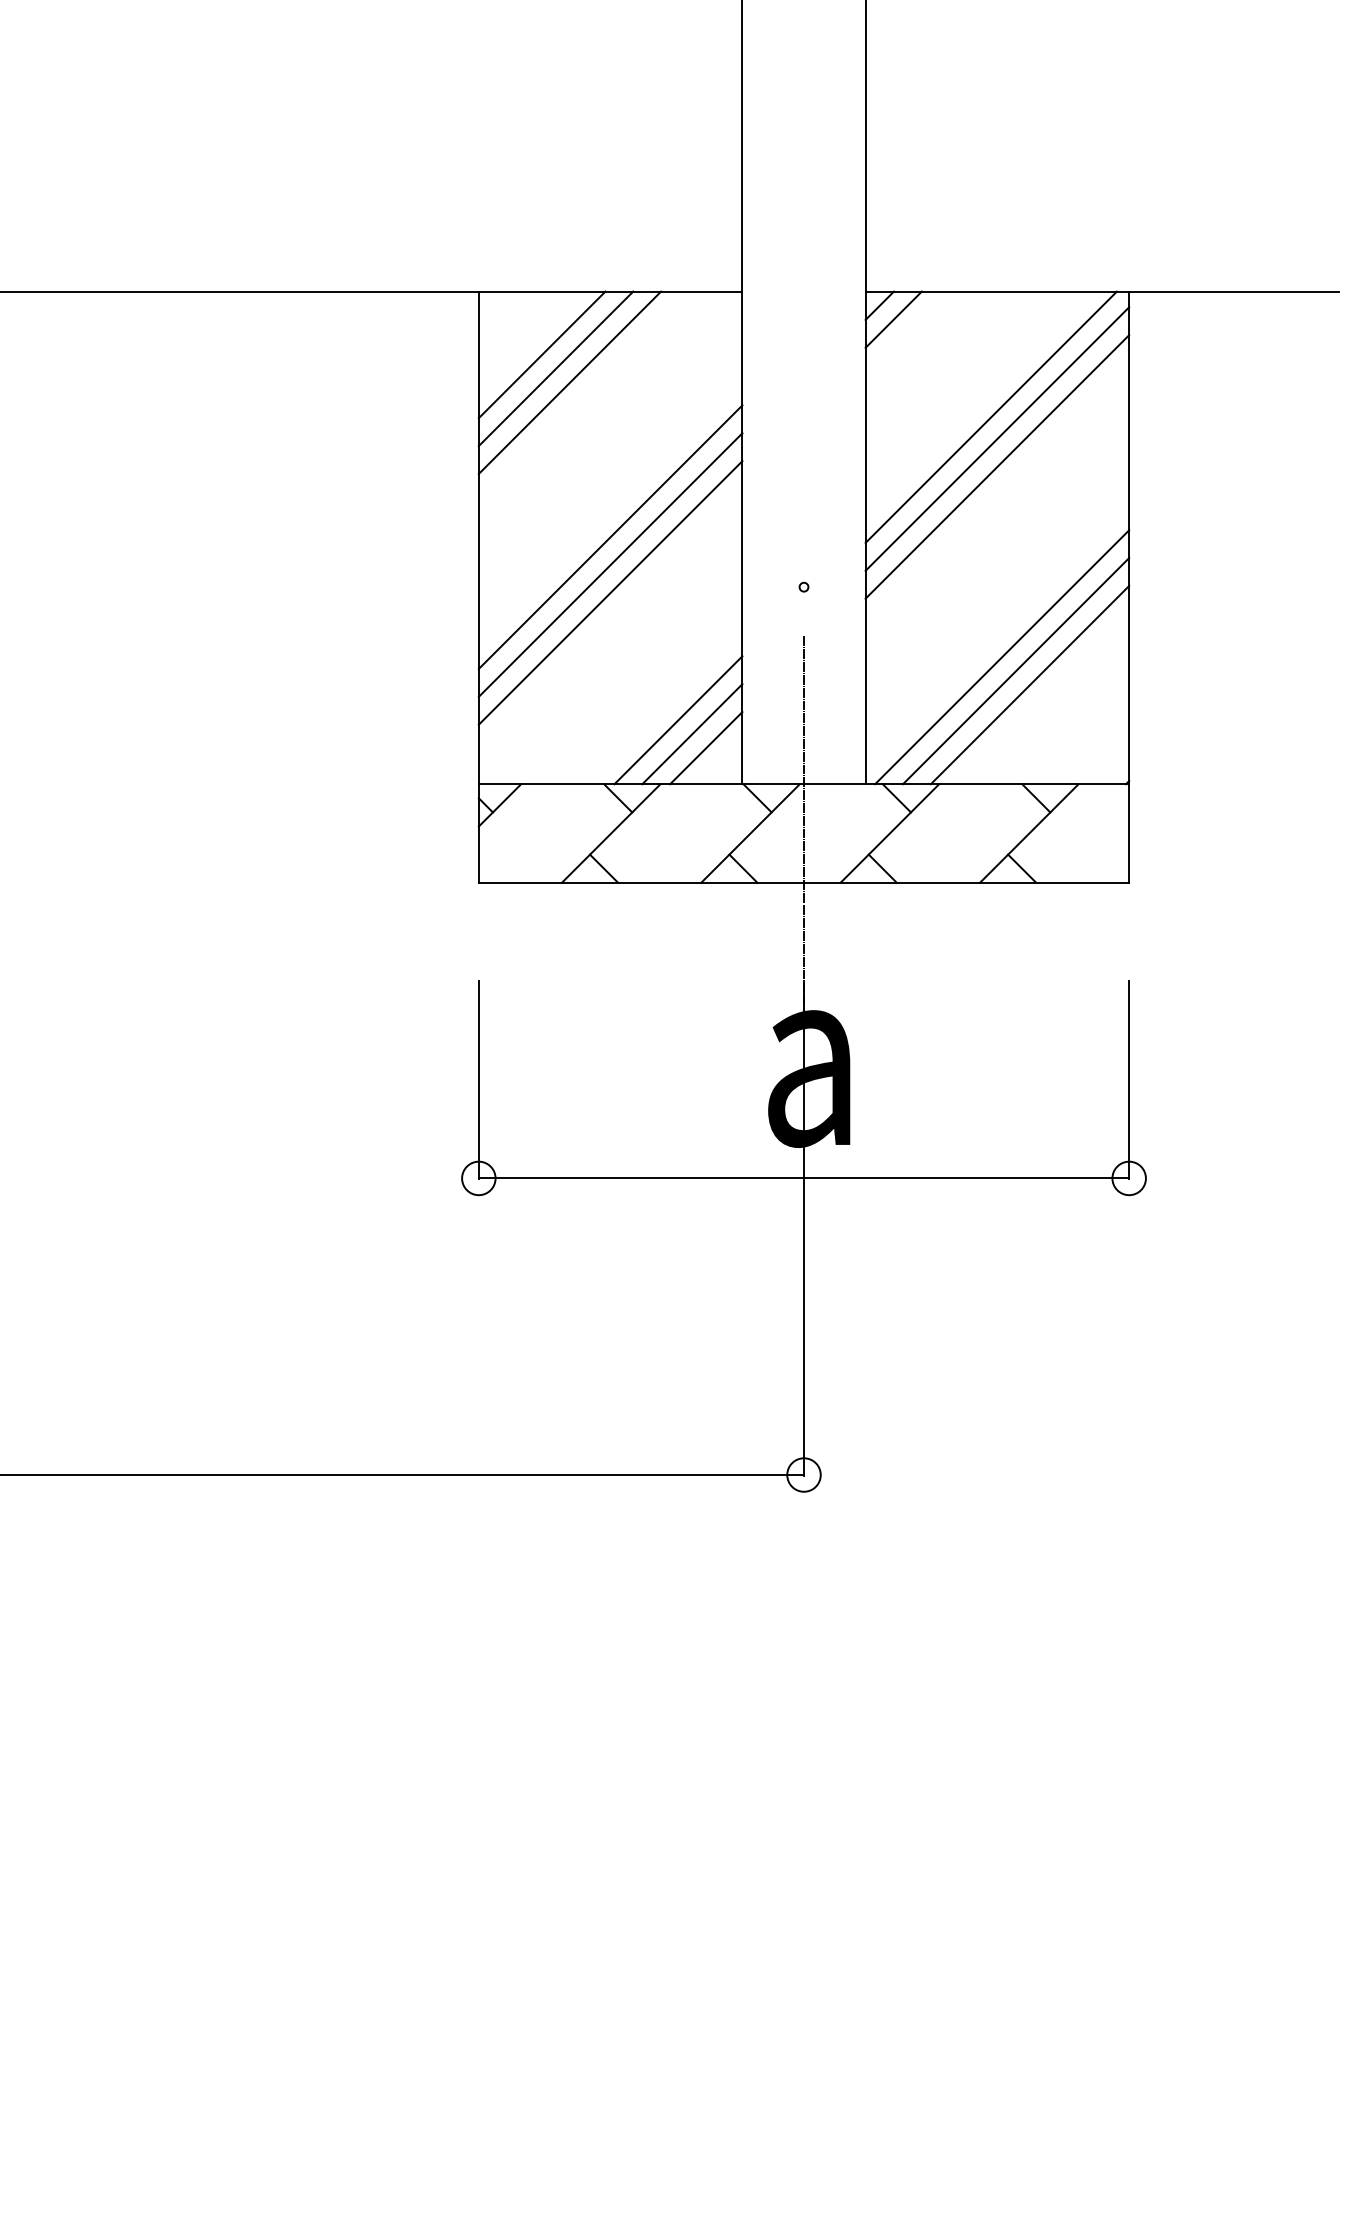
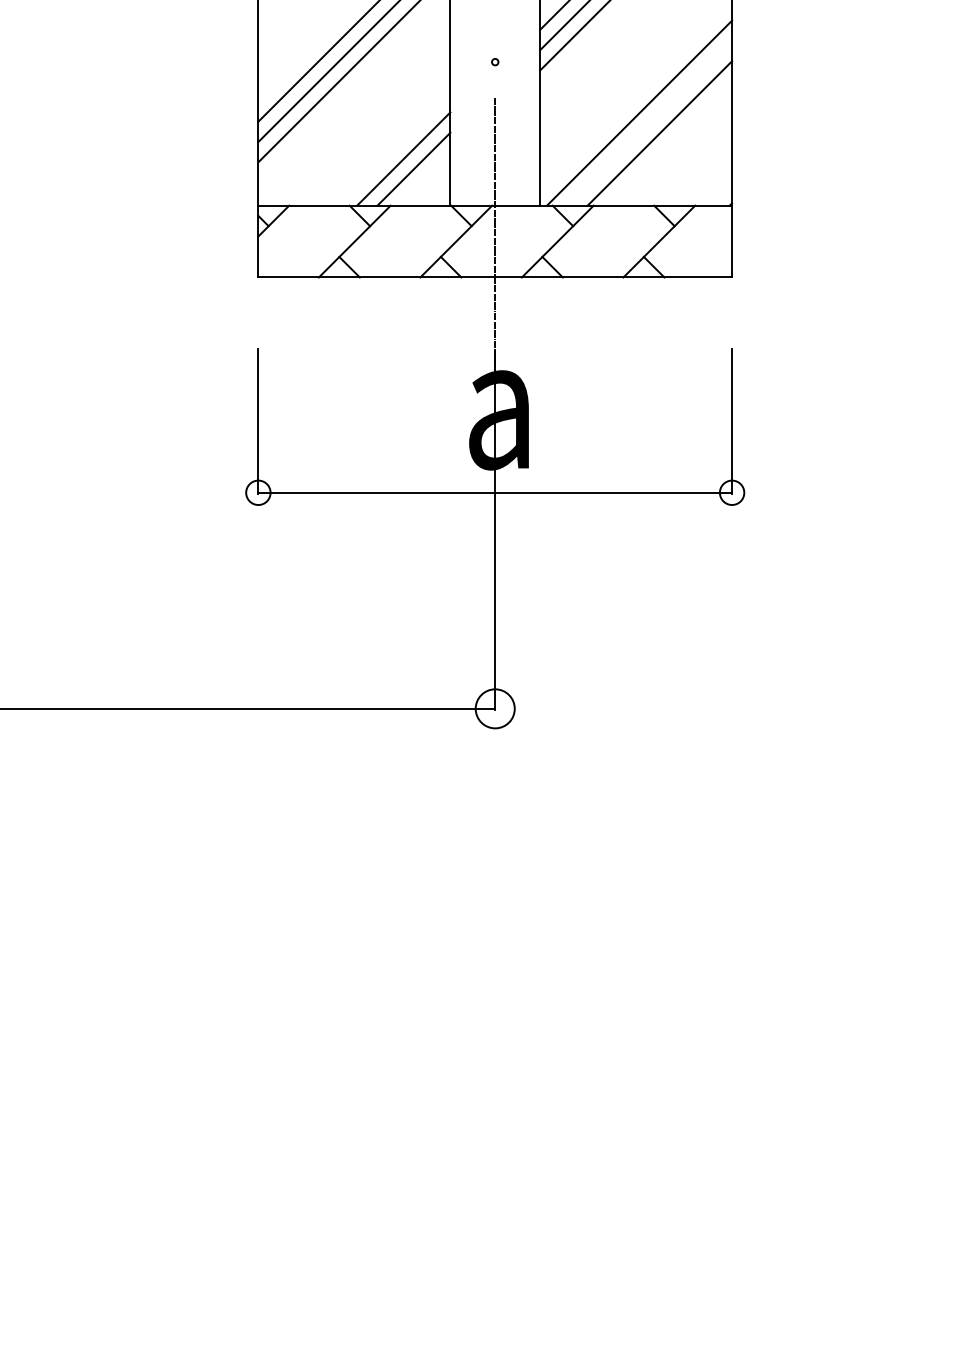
line: (1015, 671) -> (649, 123), removed
line: (706, 748) -> (424, 179), removed
circle: (803, 1474) -> (494, 708), size x1.6

